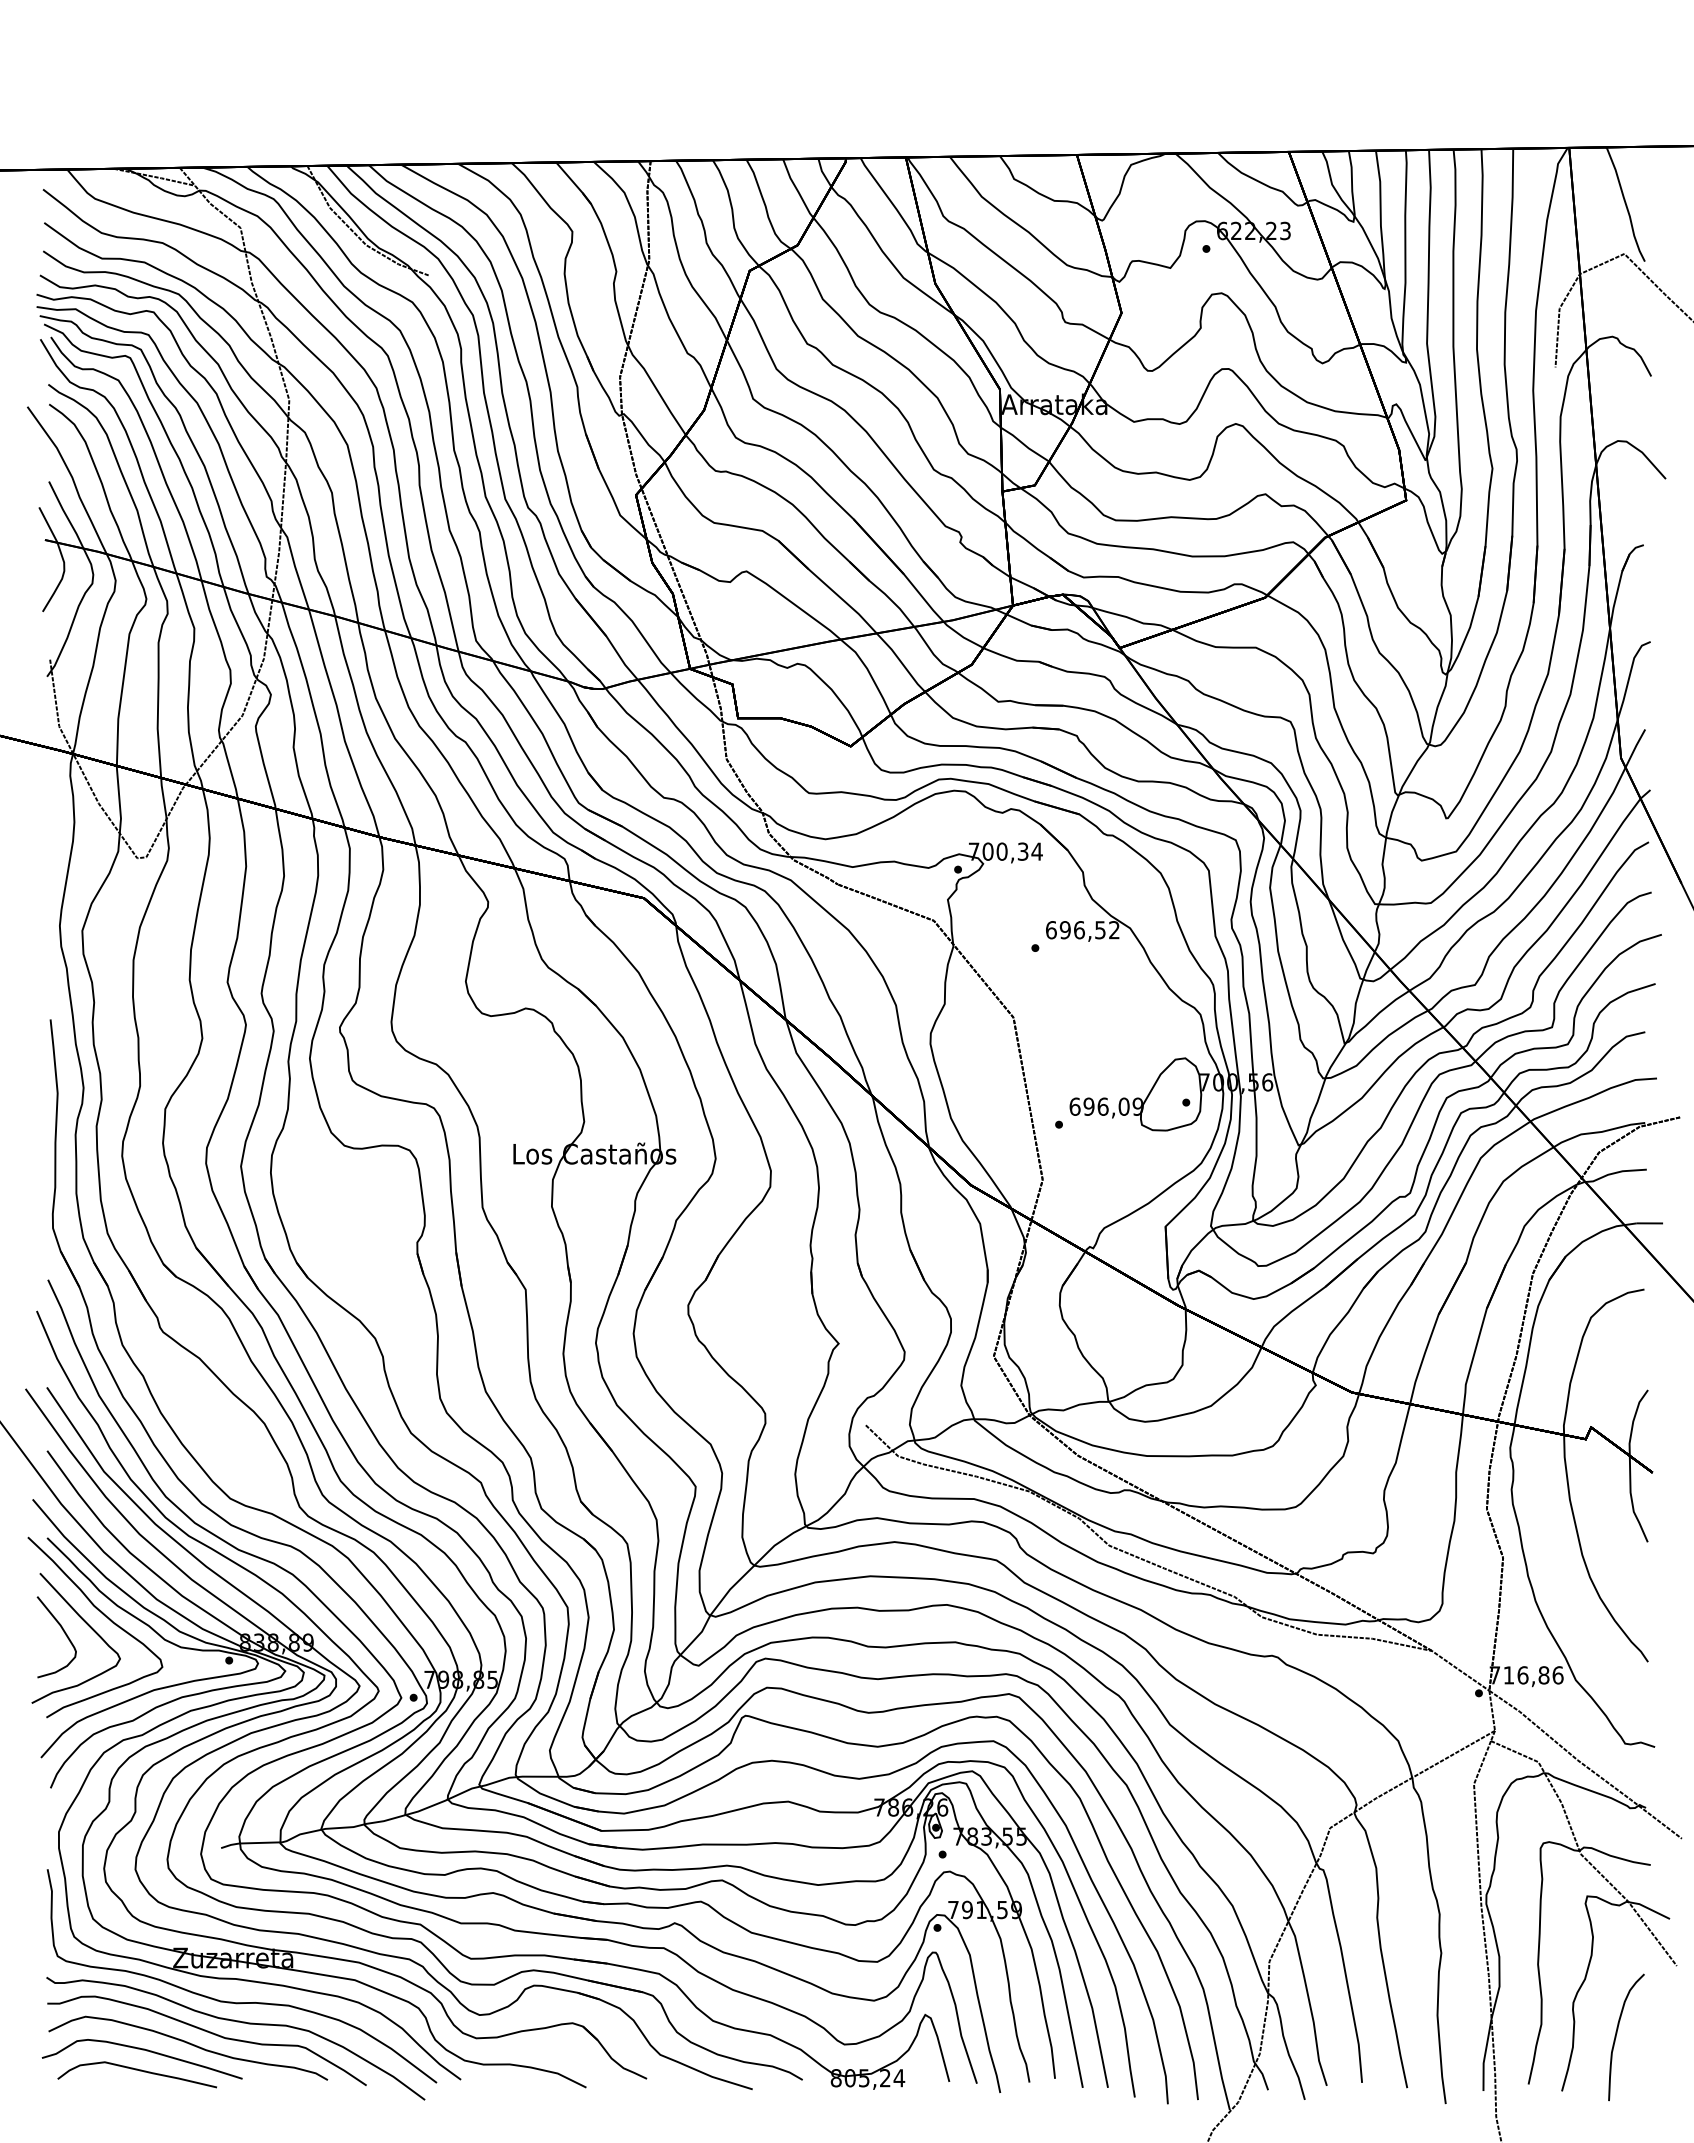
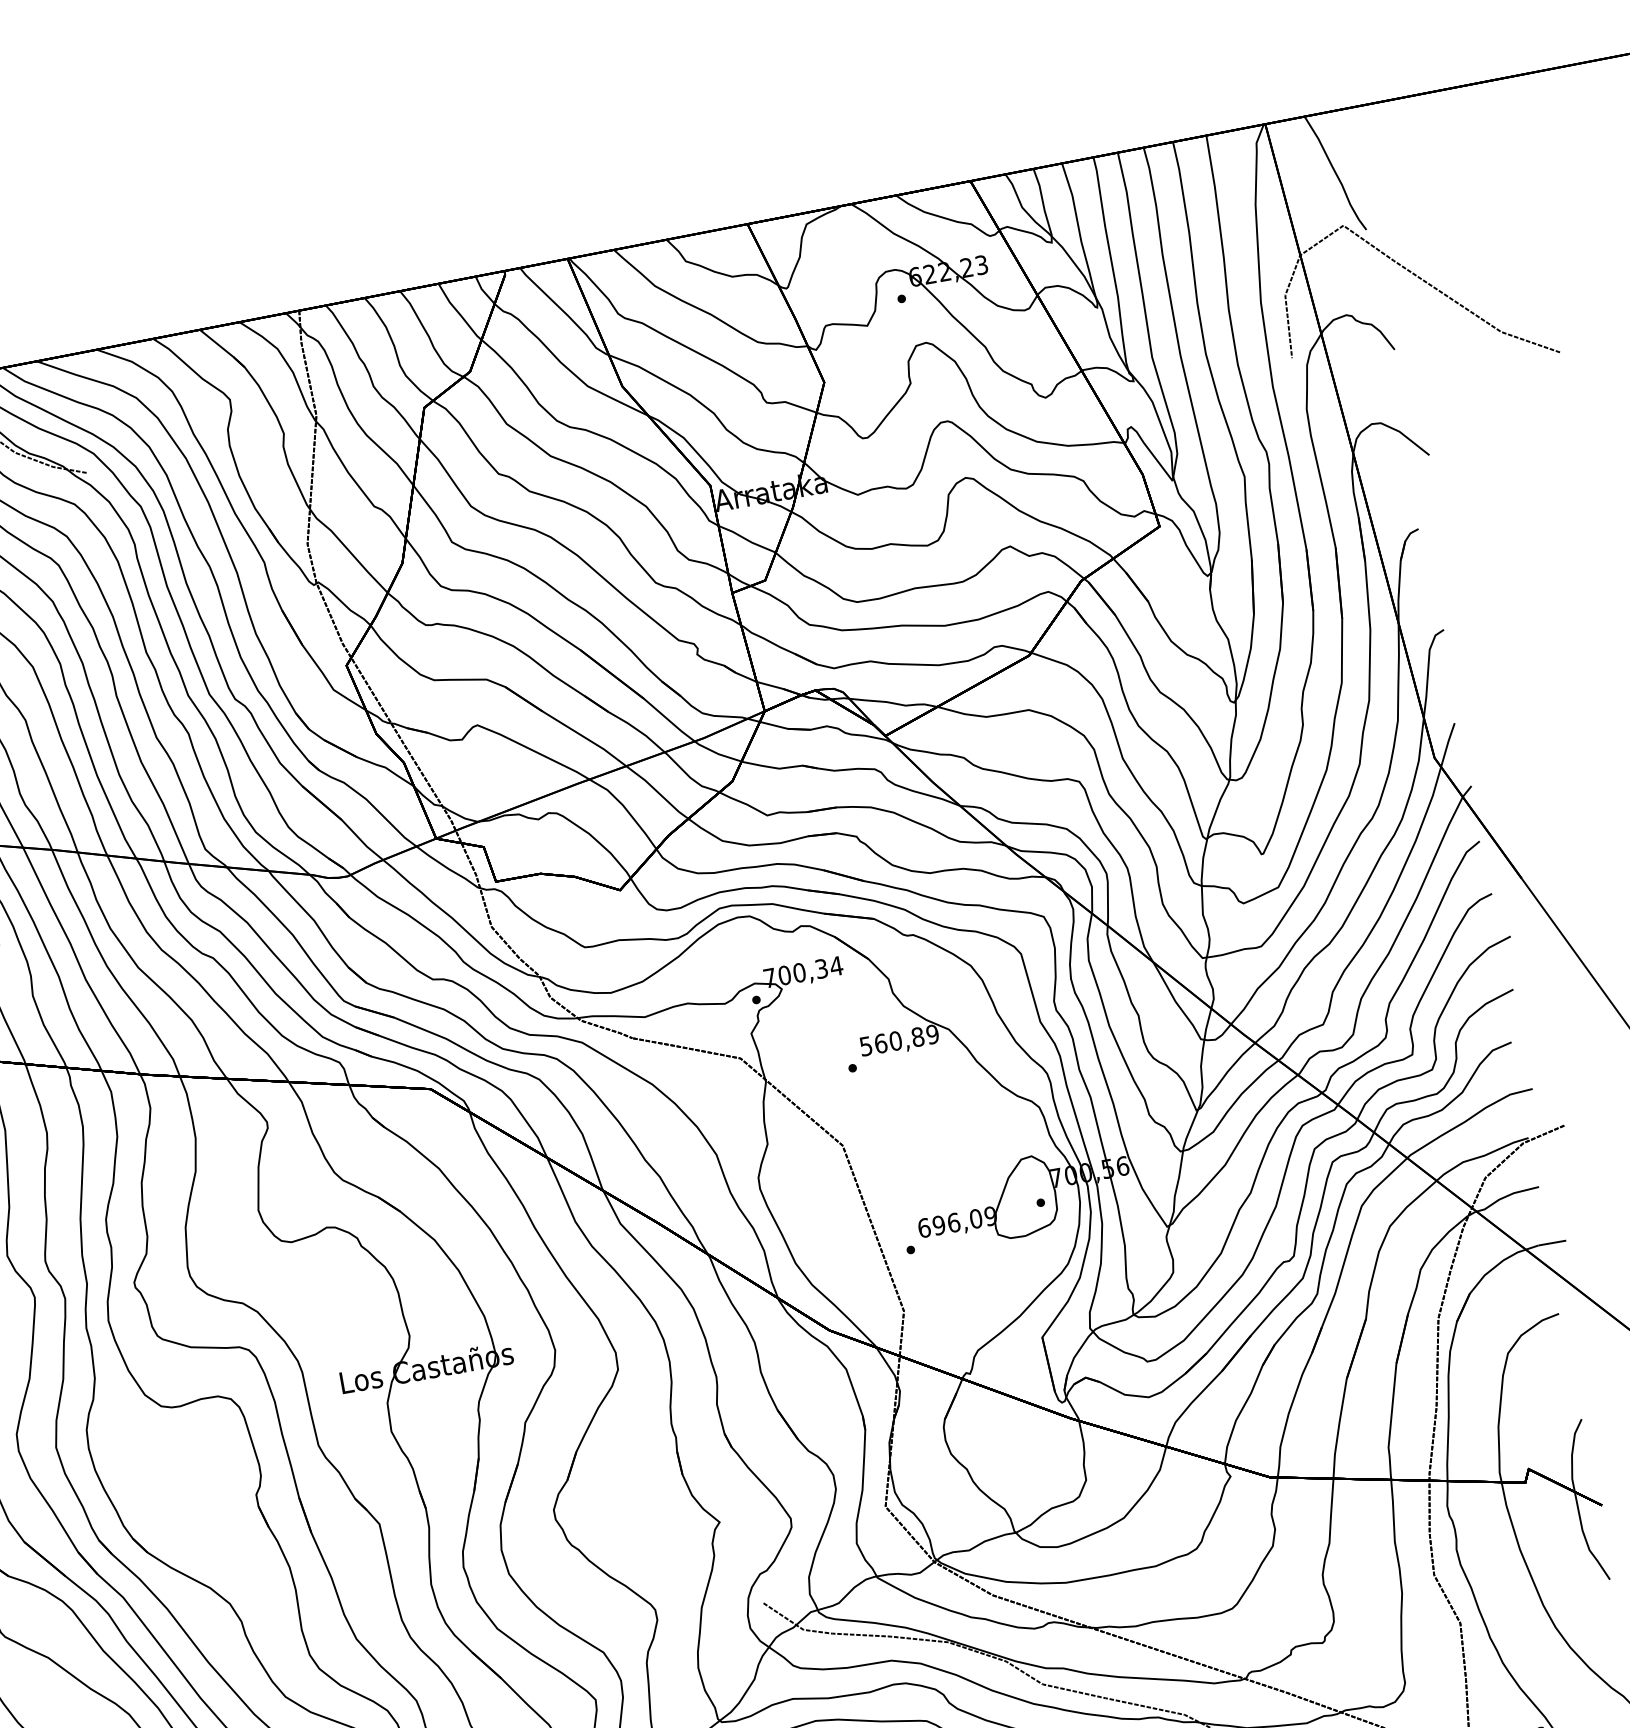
text: (1082, 930) -> (899, 1040), 696,52 -> 560,89

